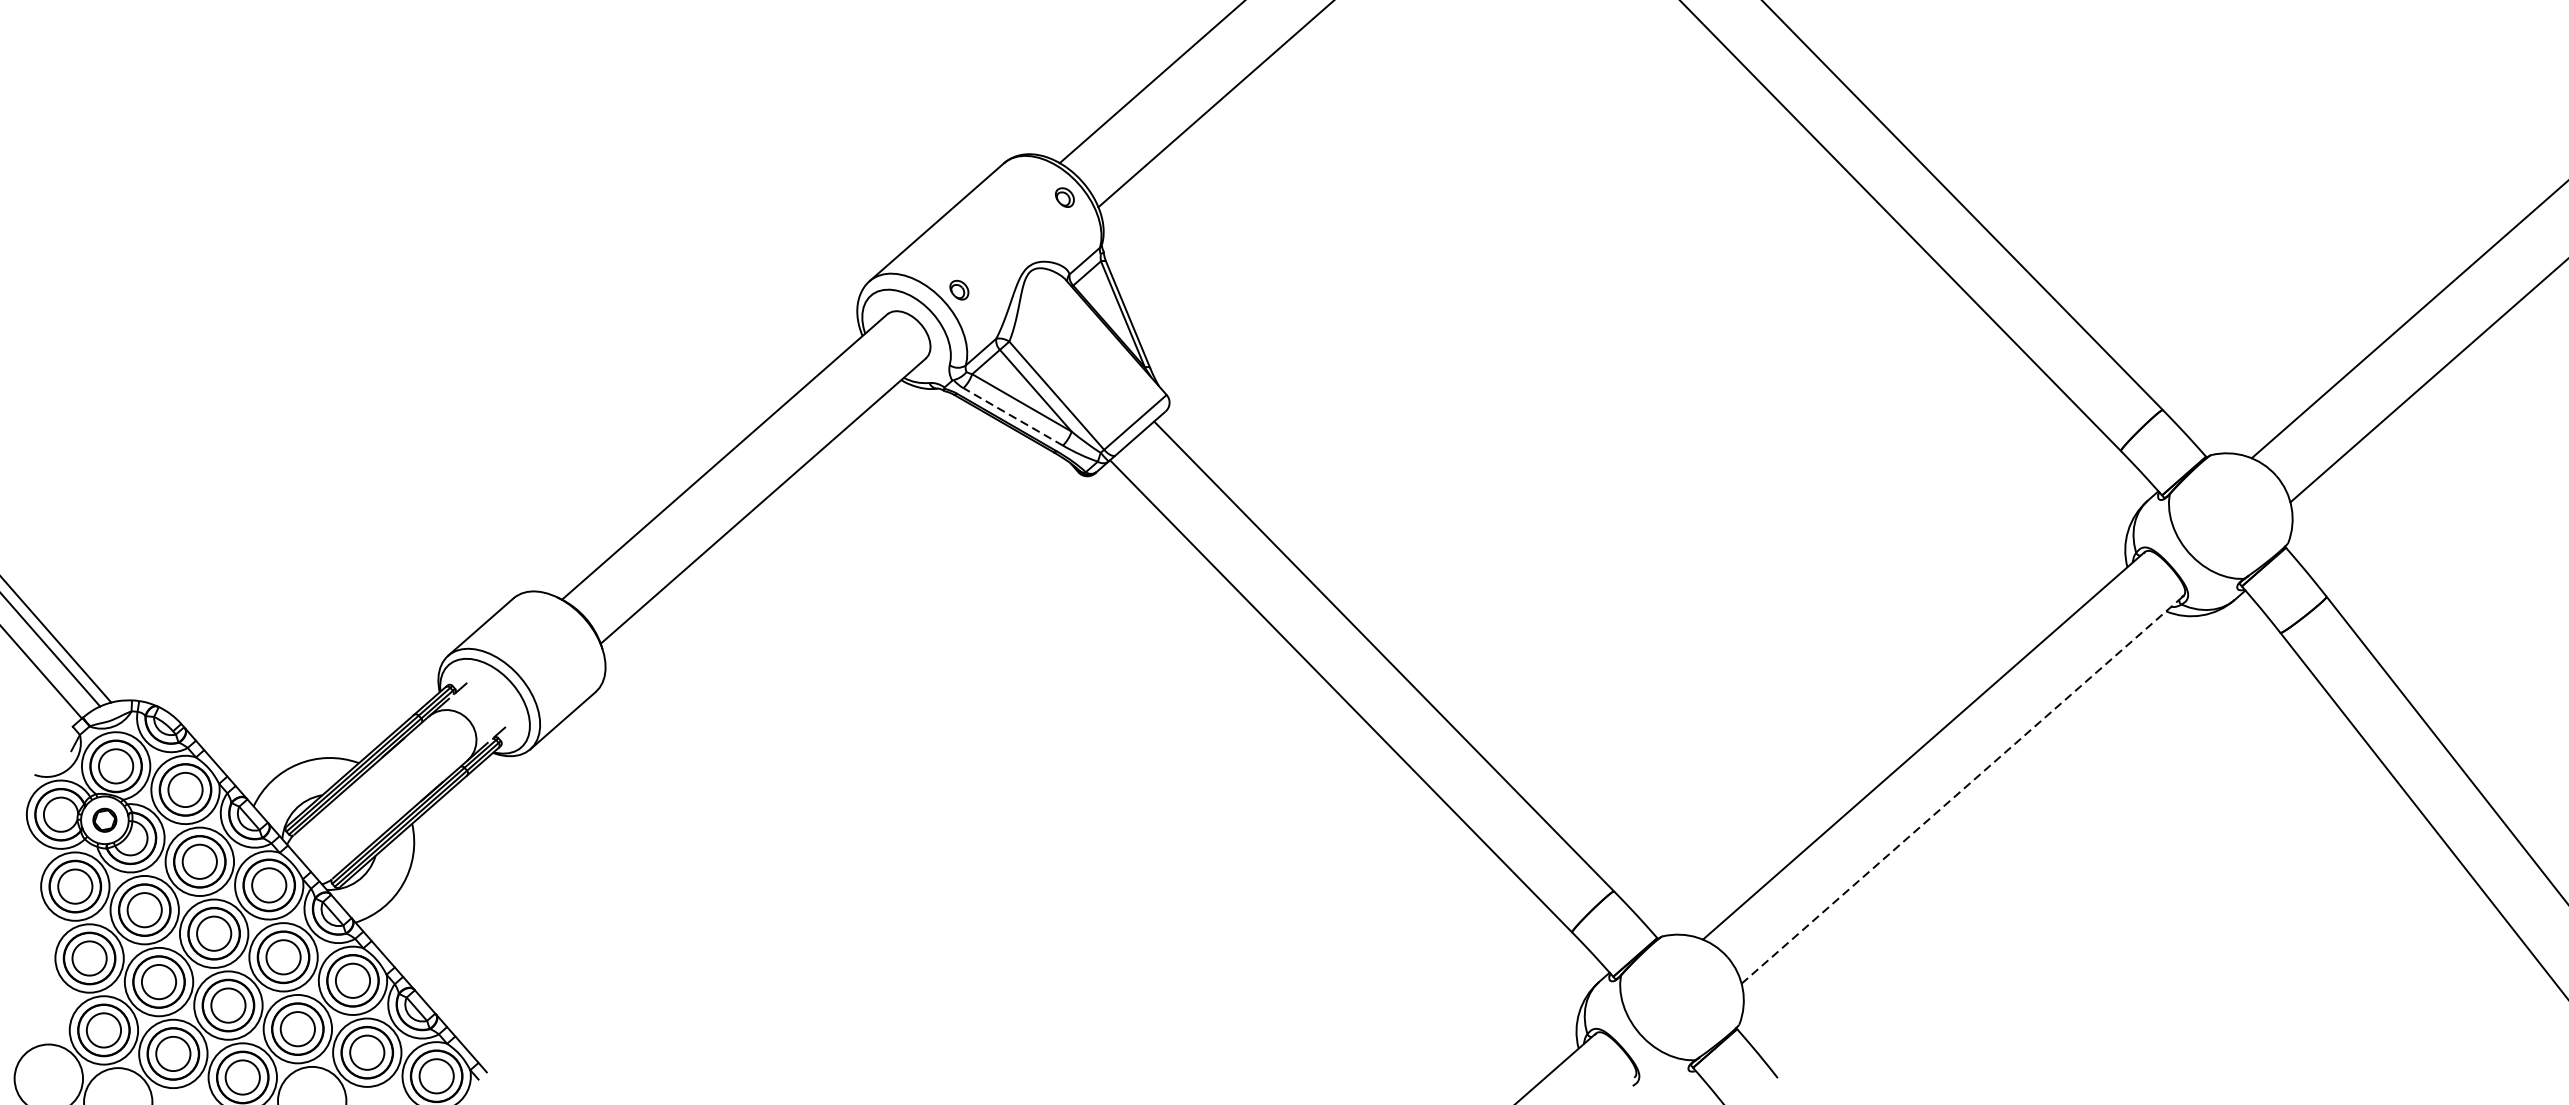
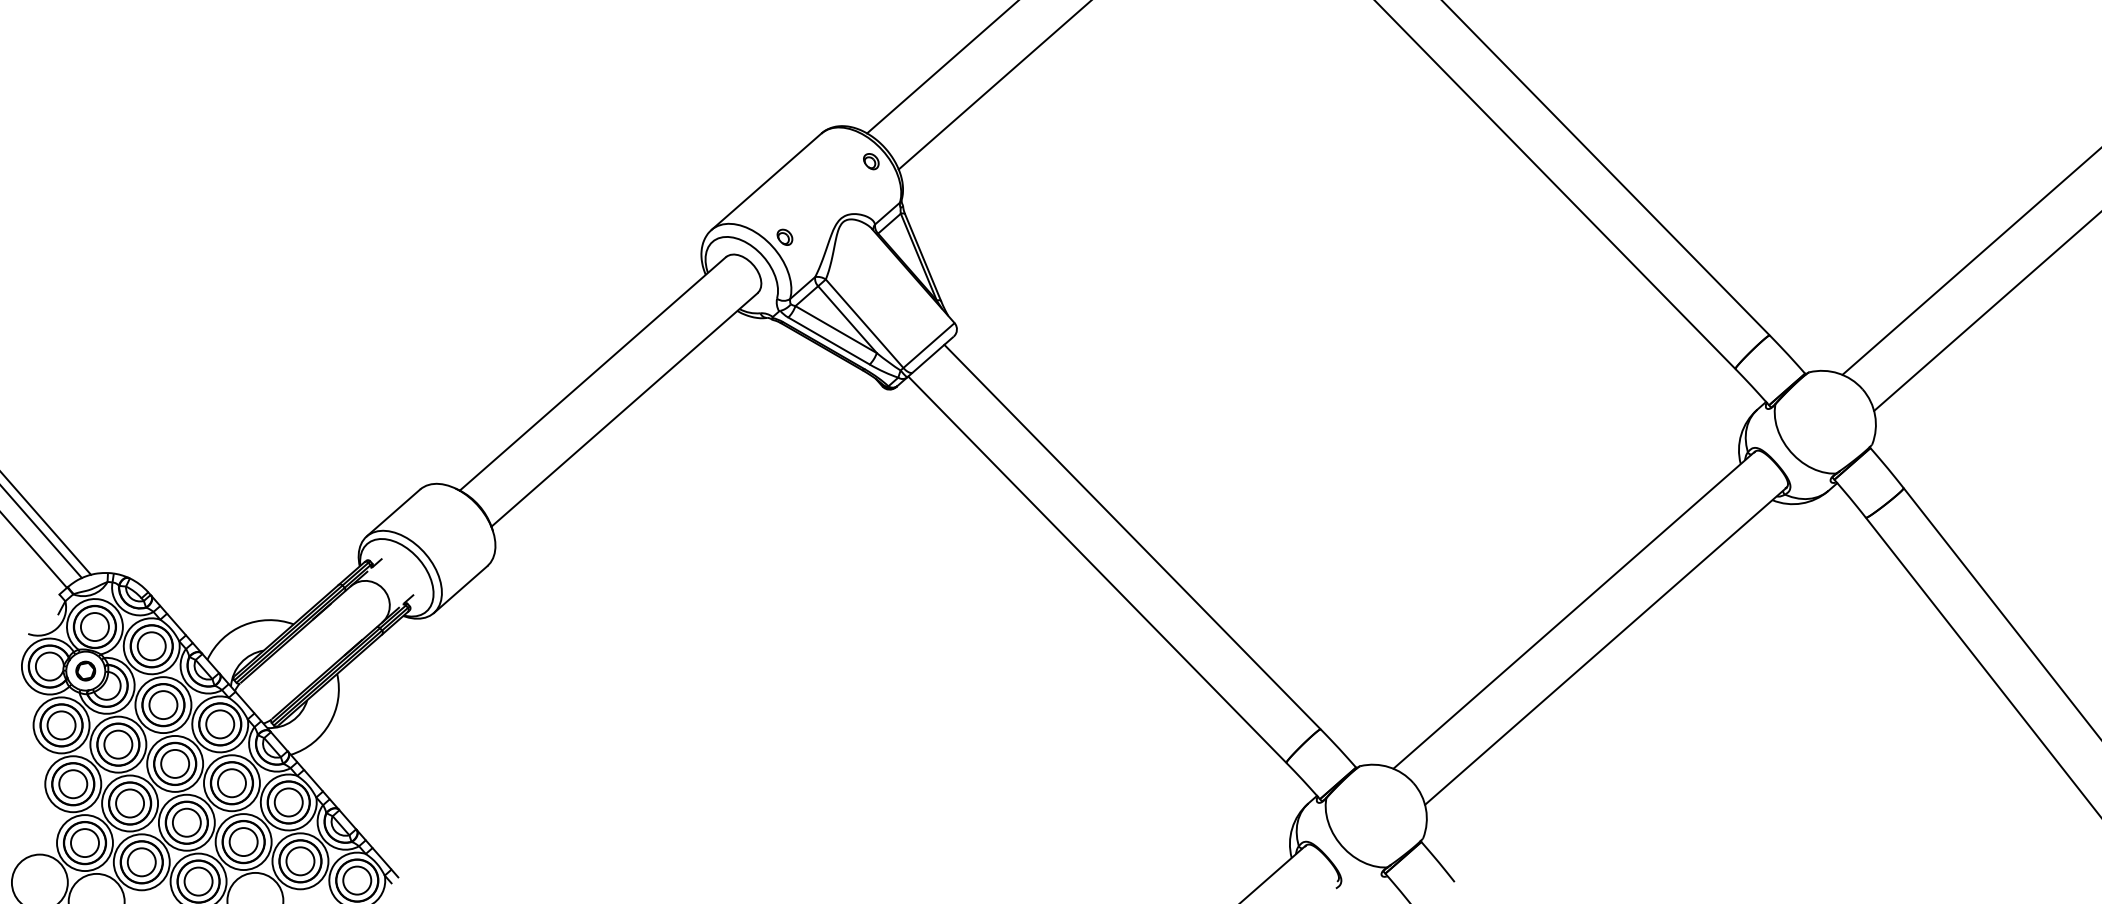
line: (1013, 417) -> (829, 341), dashed -> solid
line: (1962, 790) -> (1605, 646), dashed -> solid

